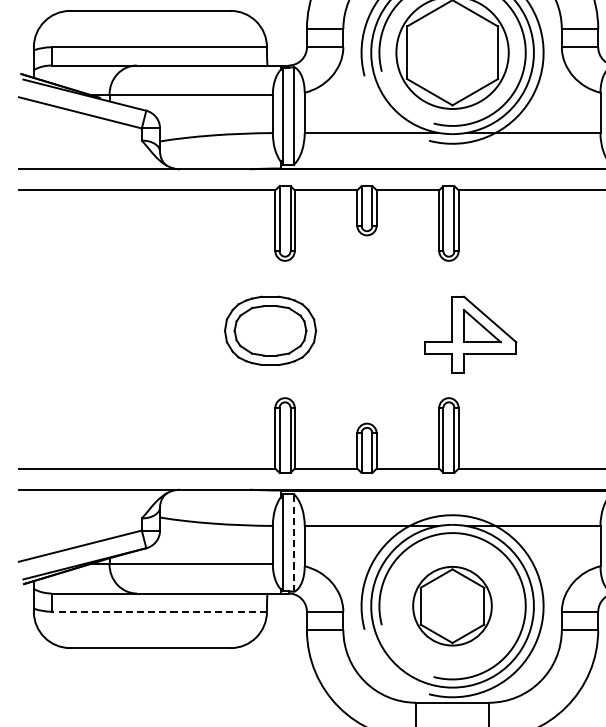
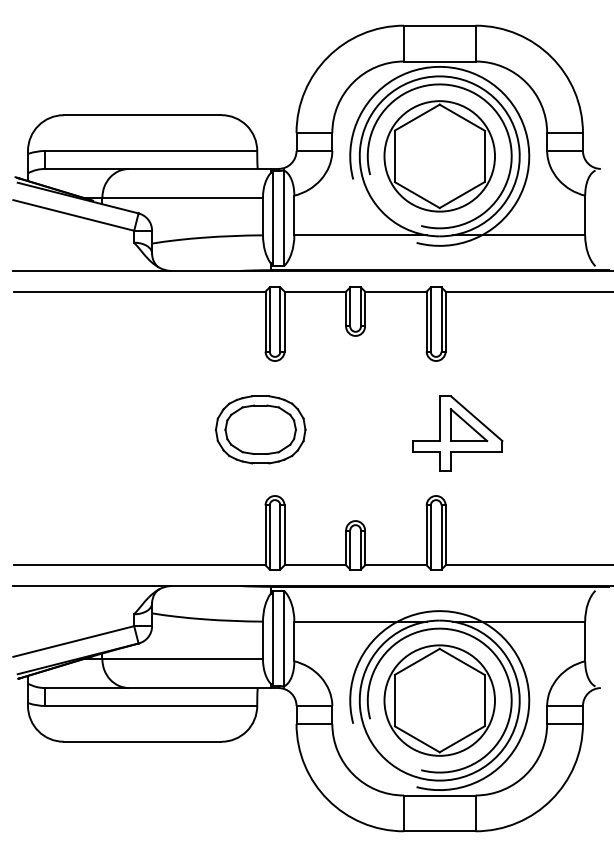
line: (294, 543) -> (284, 638), dashed -> solid
part: (452, 606) -> (439, 700), size x1.43
line: (159, 611) -> (151, 705), dashed -> solid

